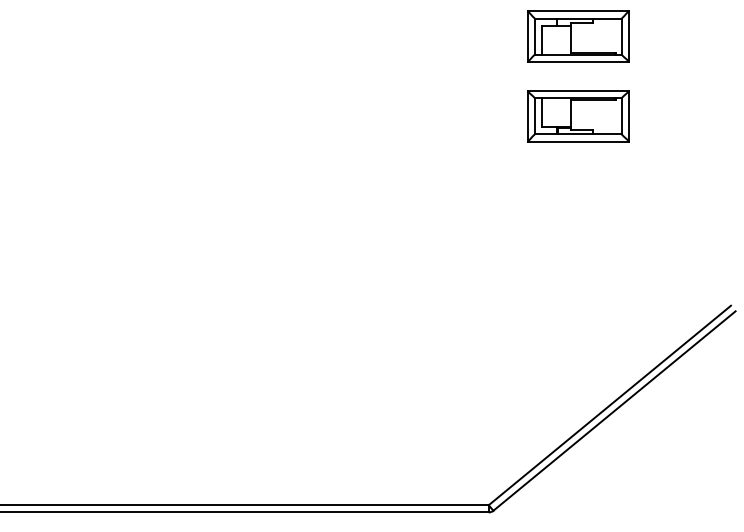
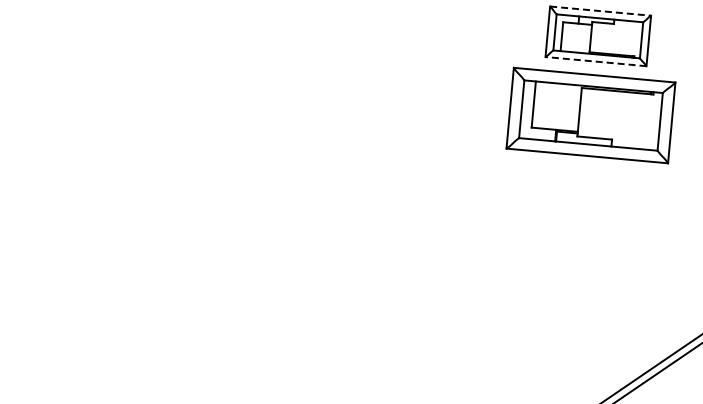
line: (578, 11) -> (600, 11), solid -> dashed
line: (578, 61) -> (596, 61), solid -> dashed
part: (578, 116) -> (591, 115), size x1.6

